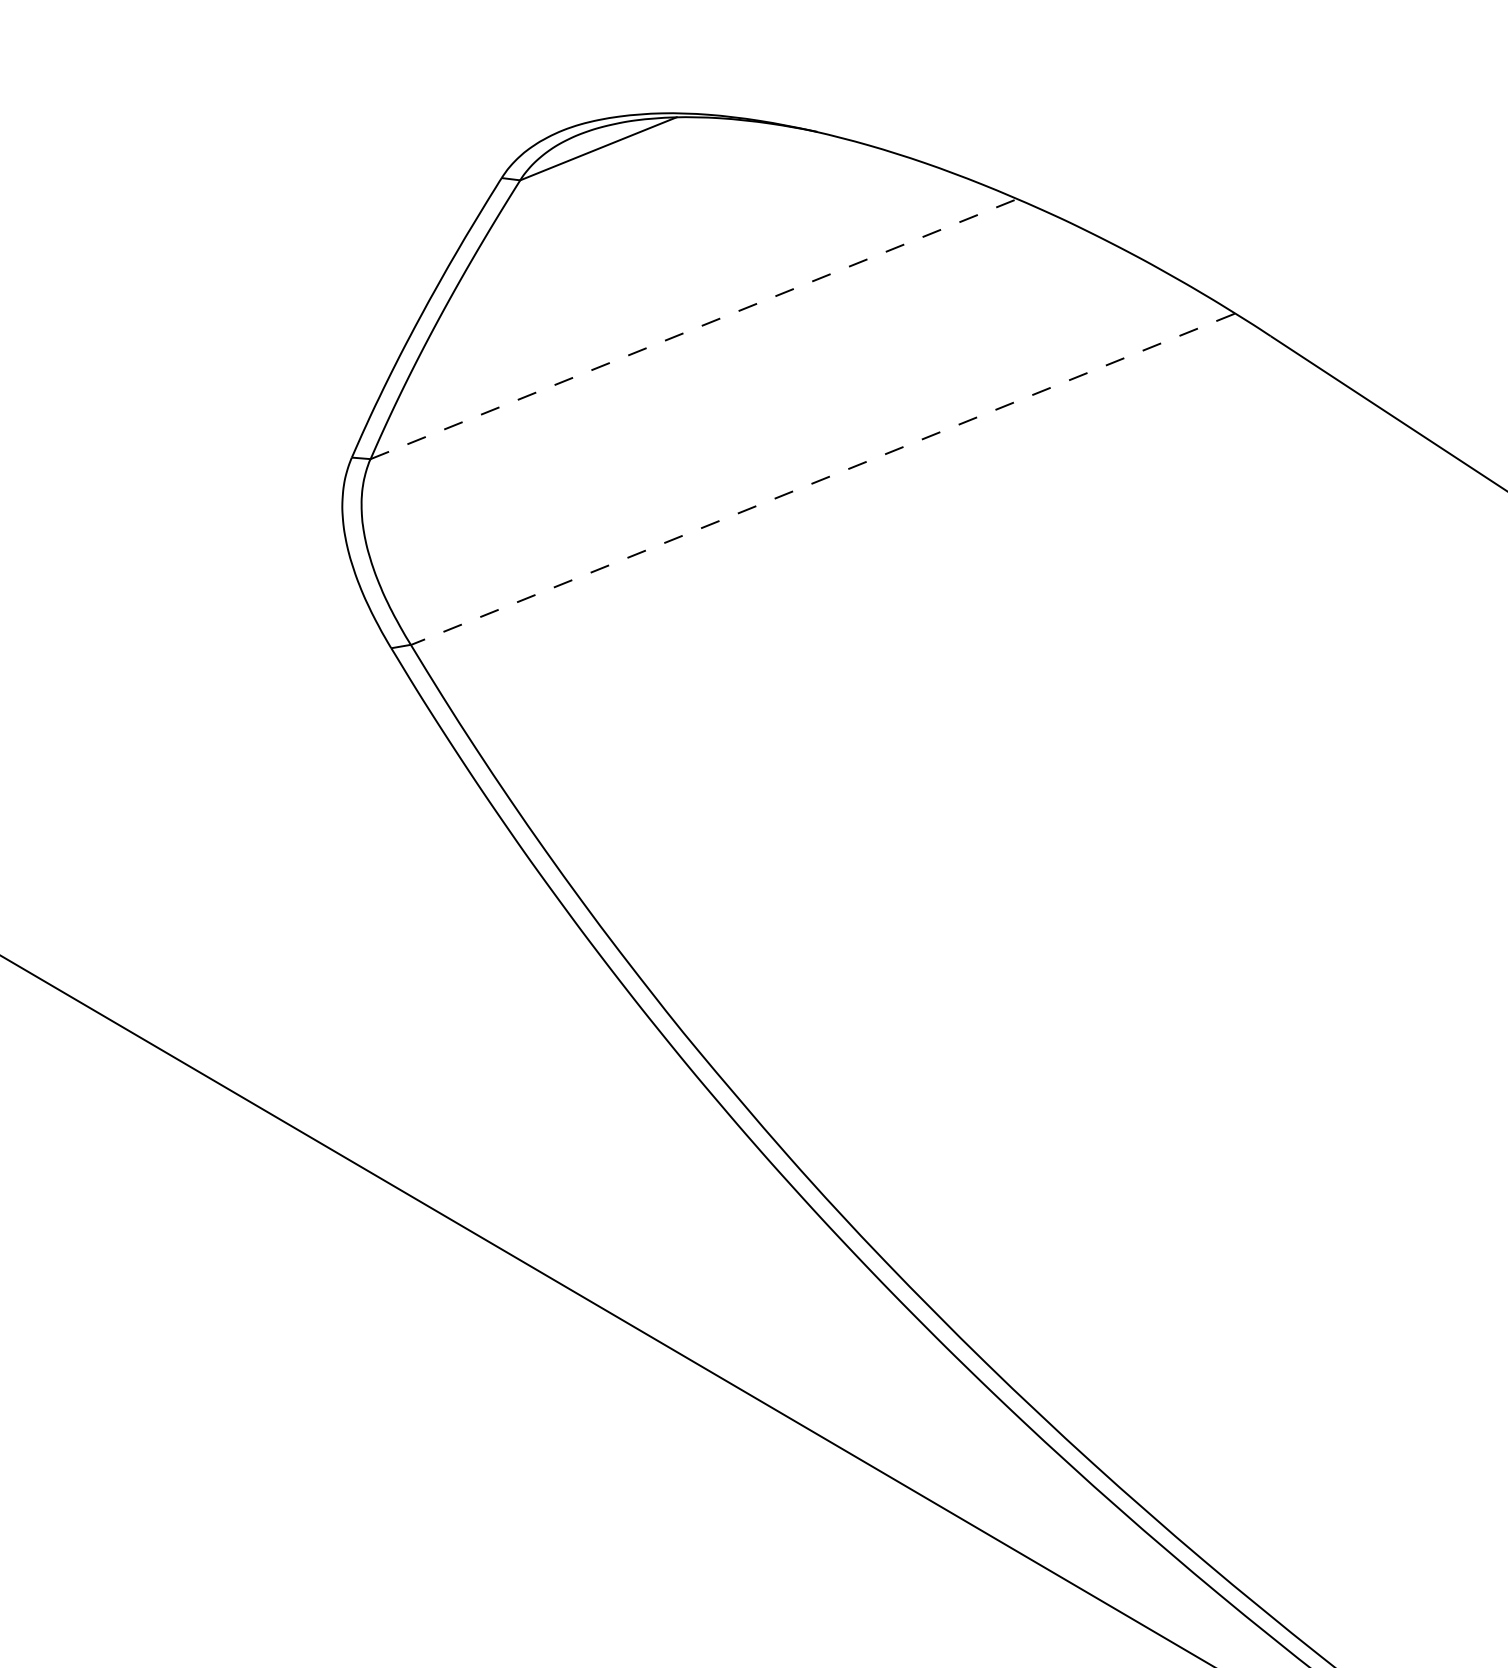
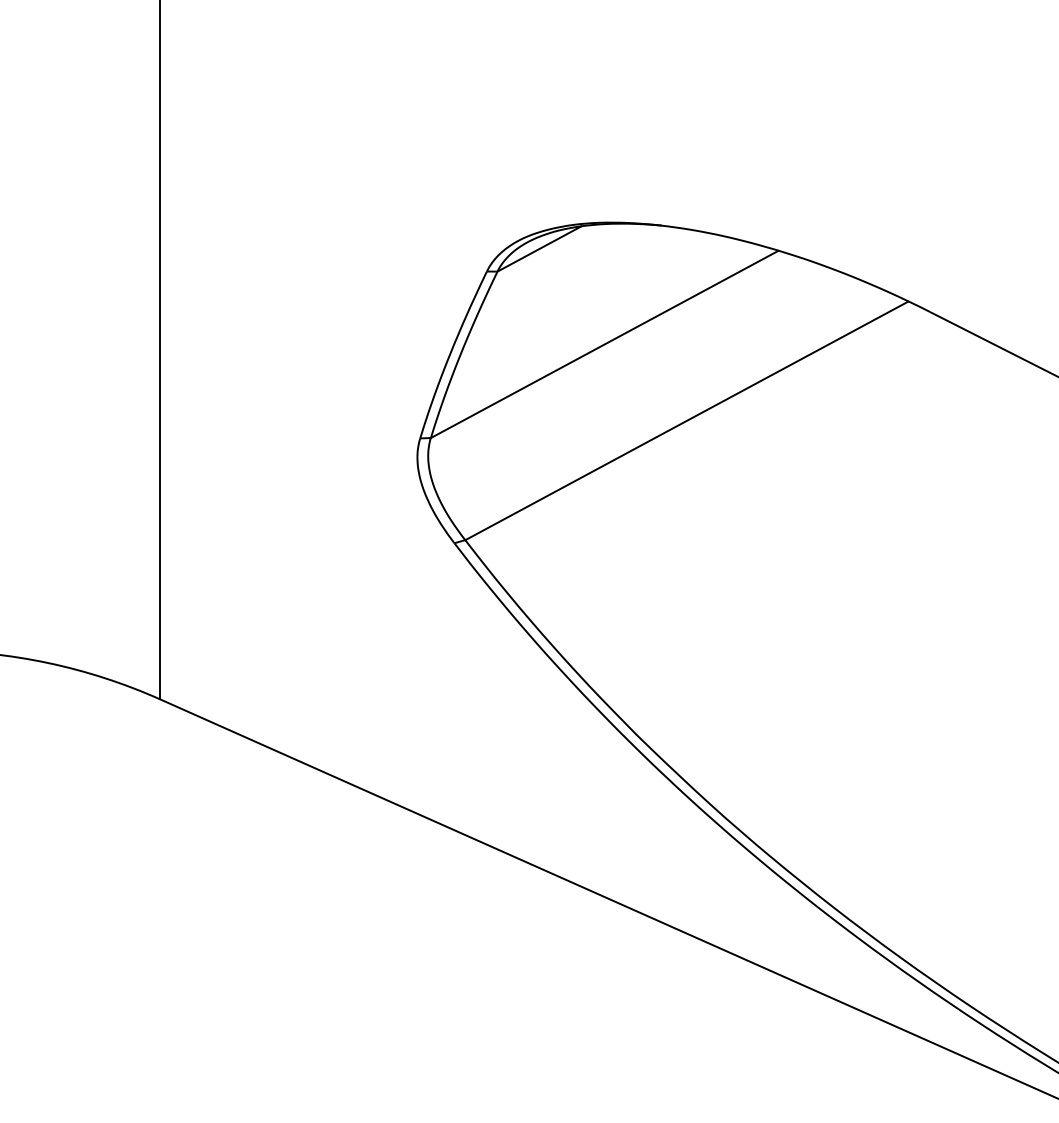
line: (695, 329) -> (605, 344), dashed -> solid
line: (822, 478) -> (686, 420), dashed -> solid

